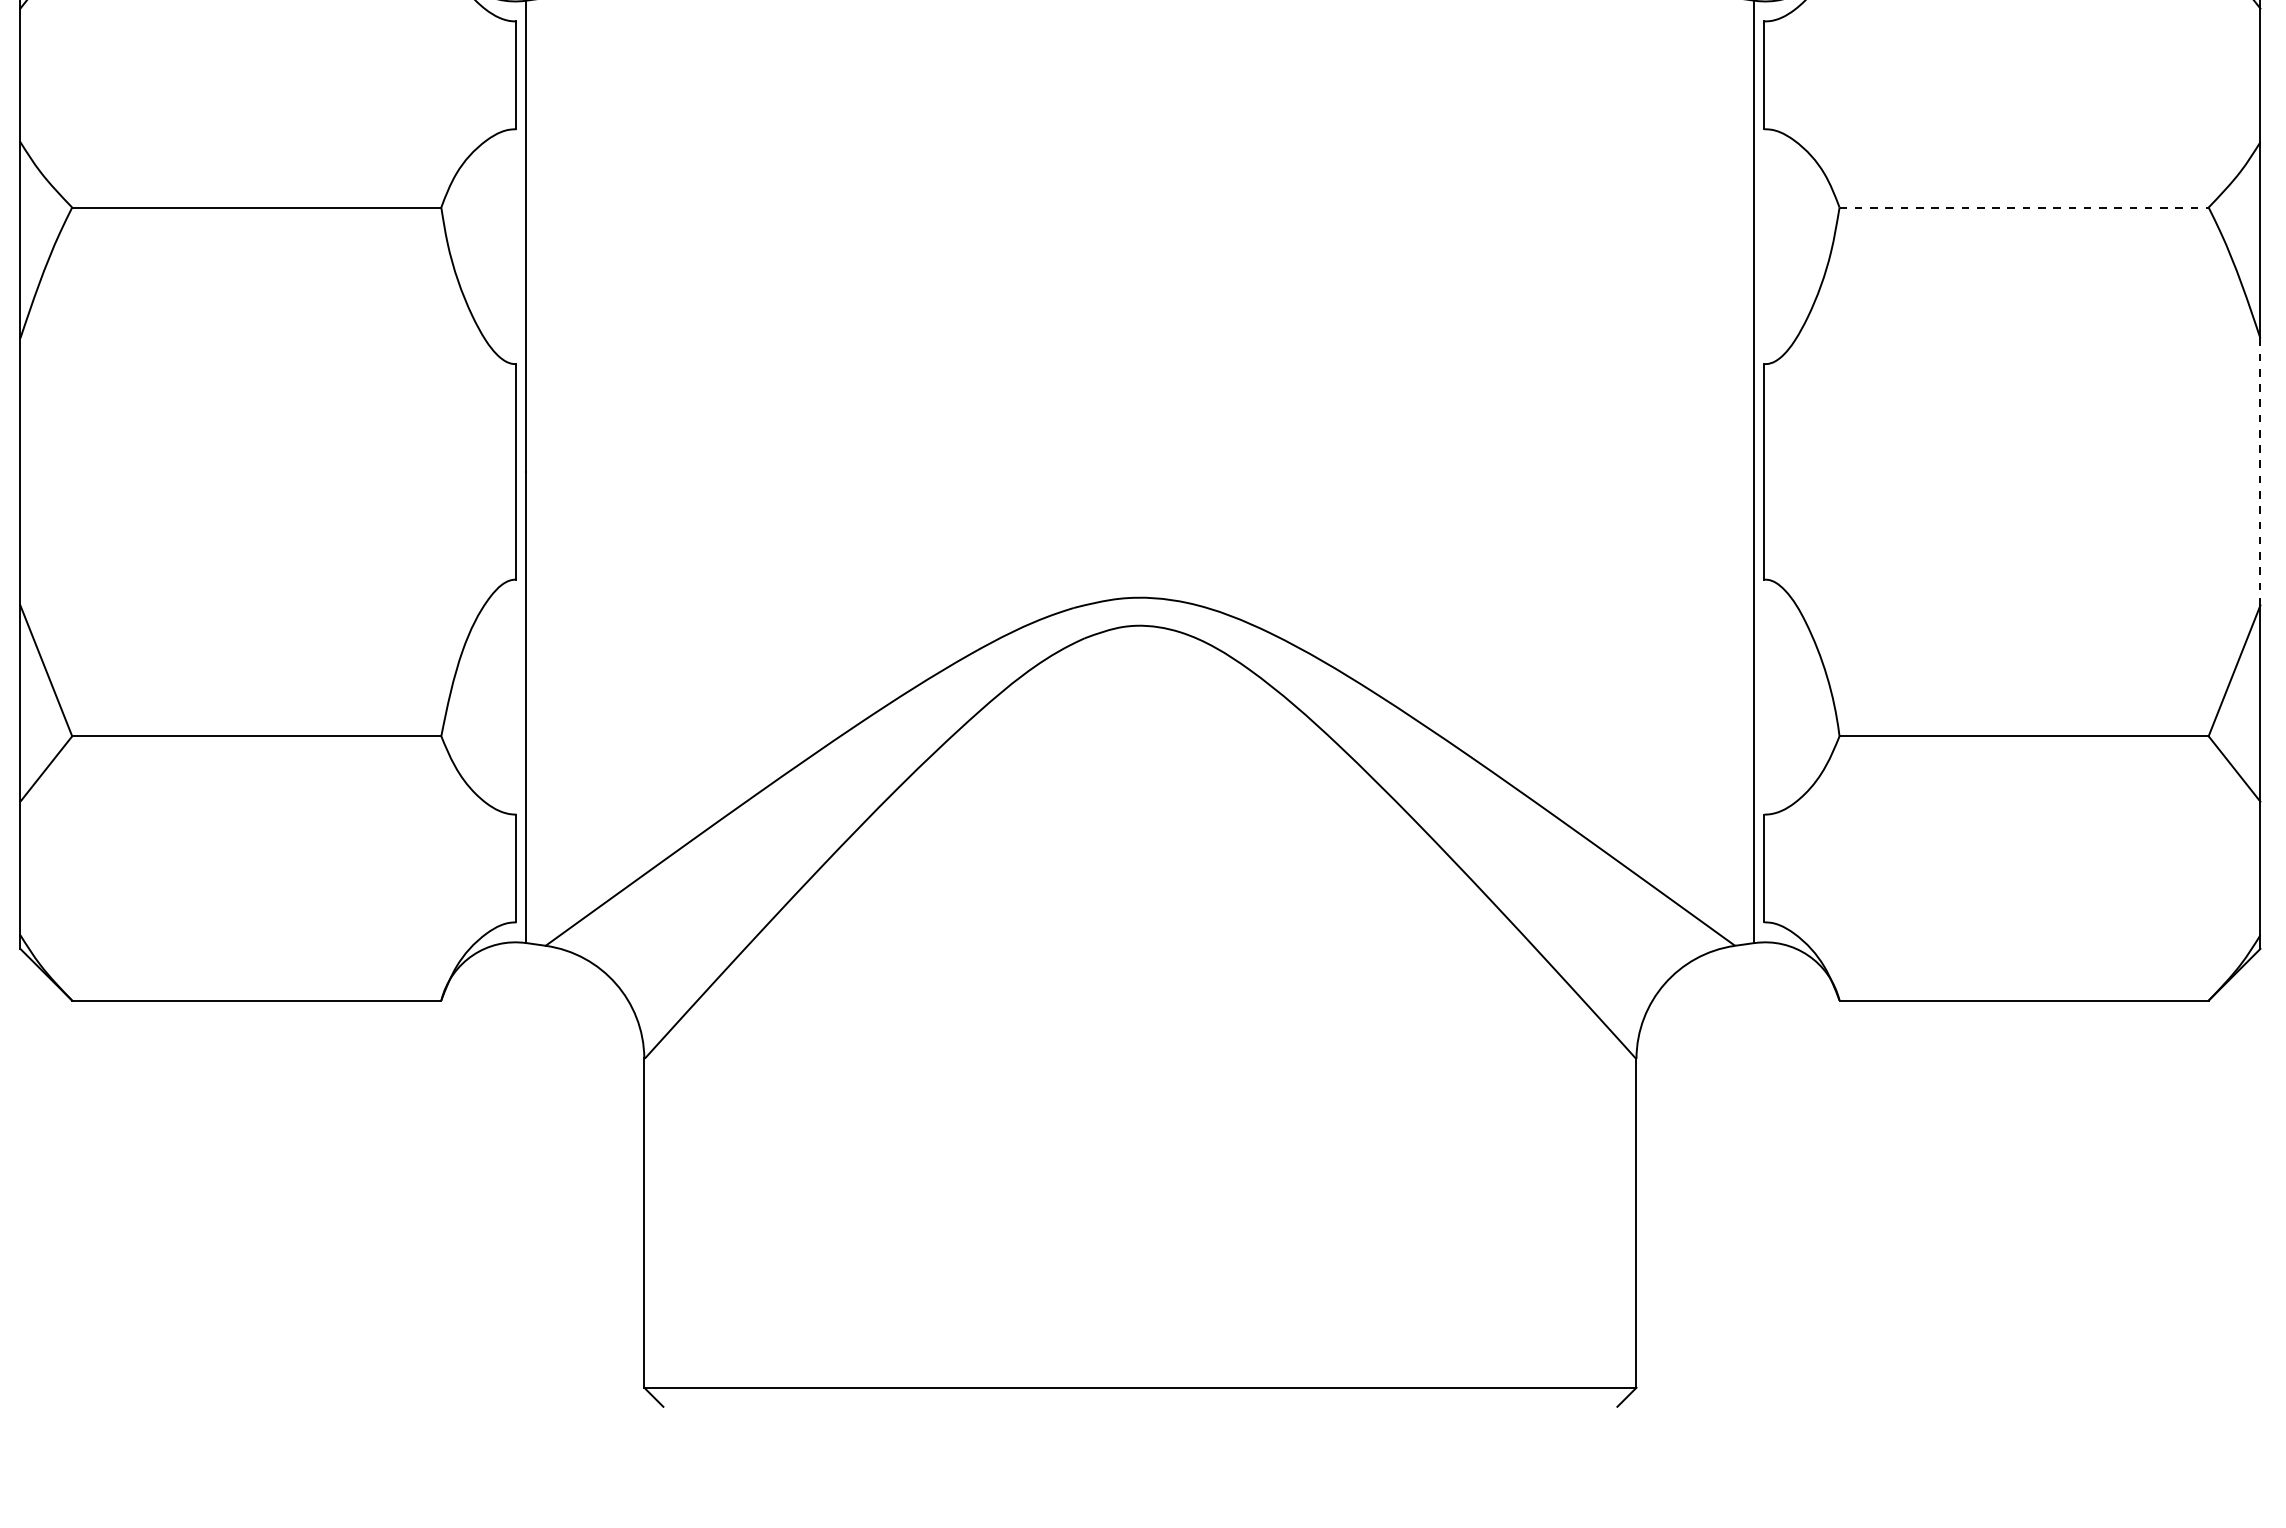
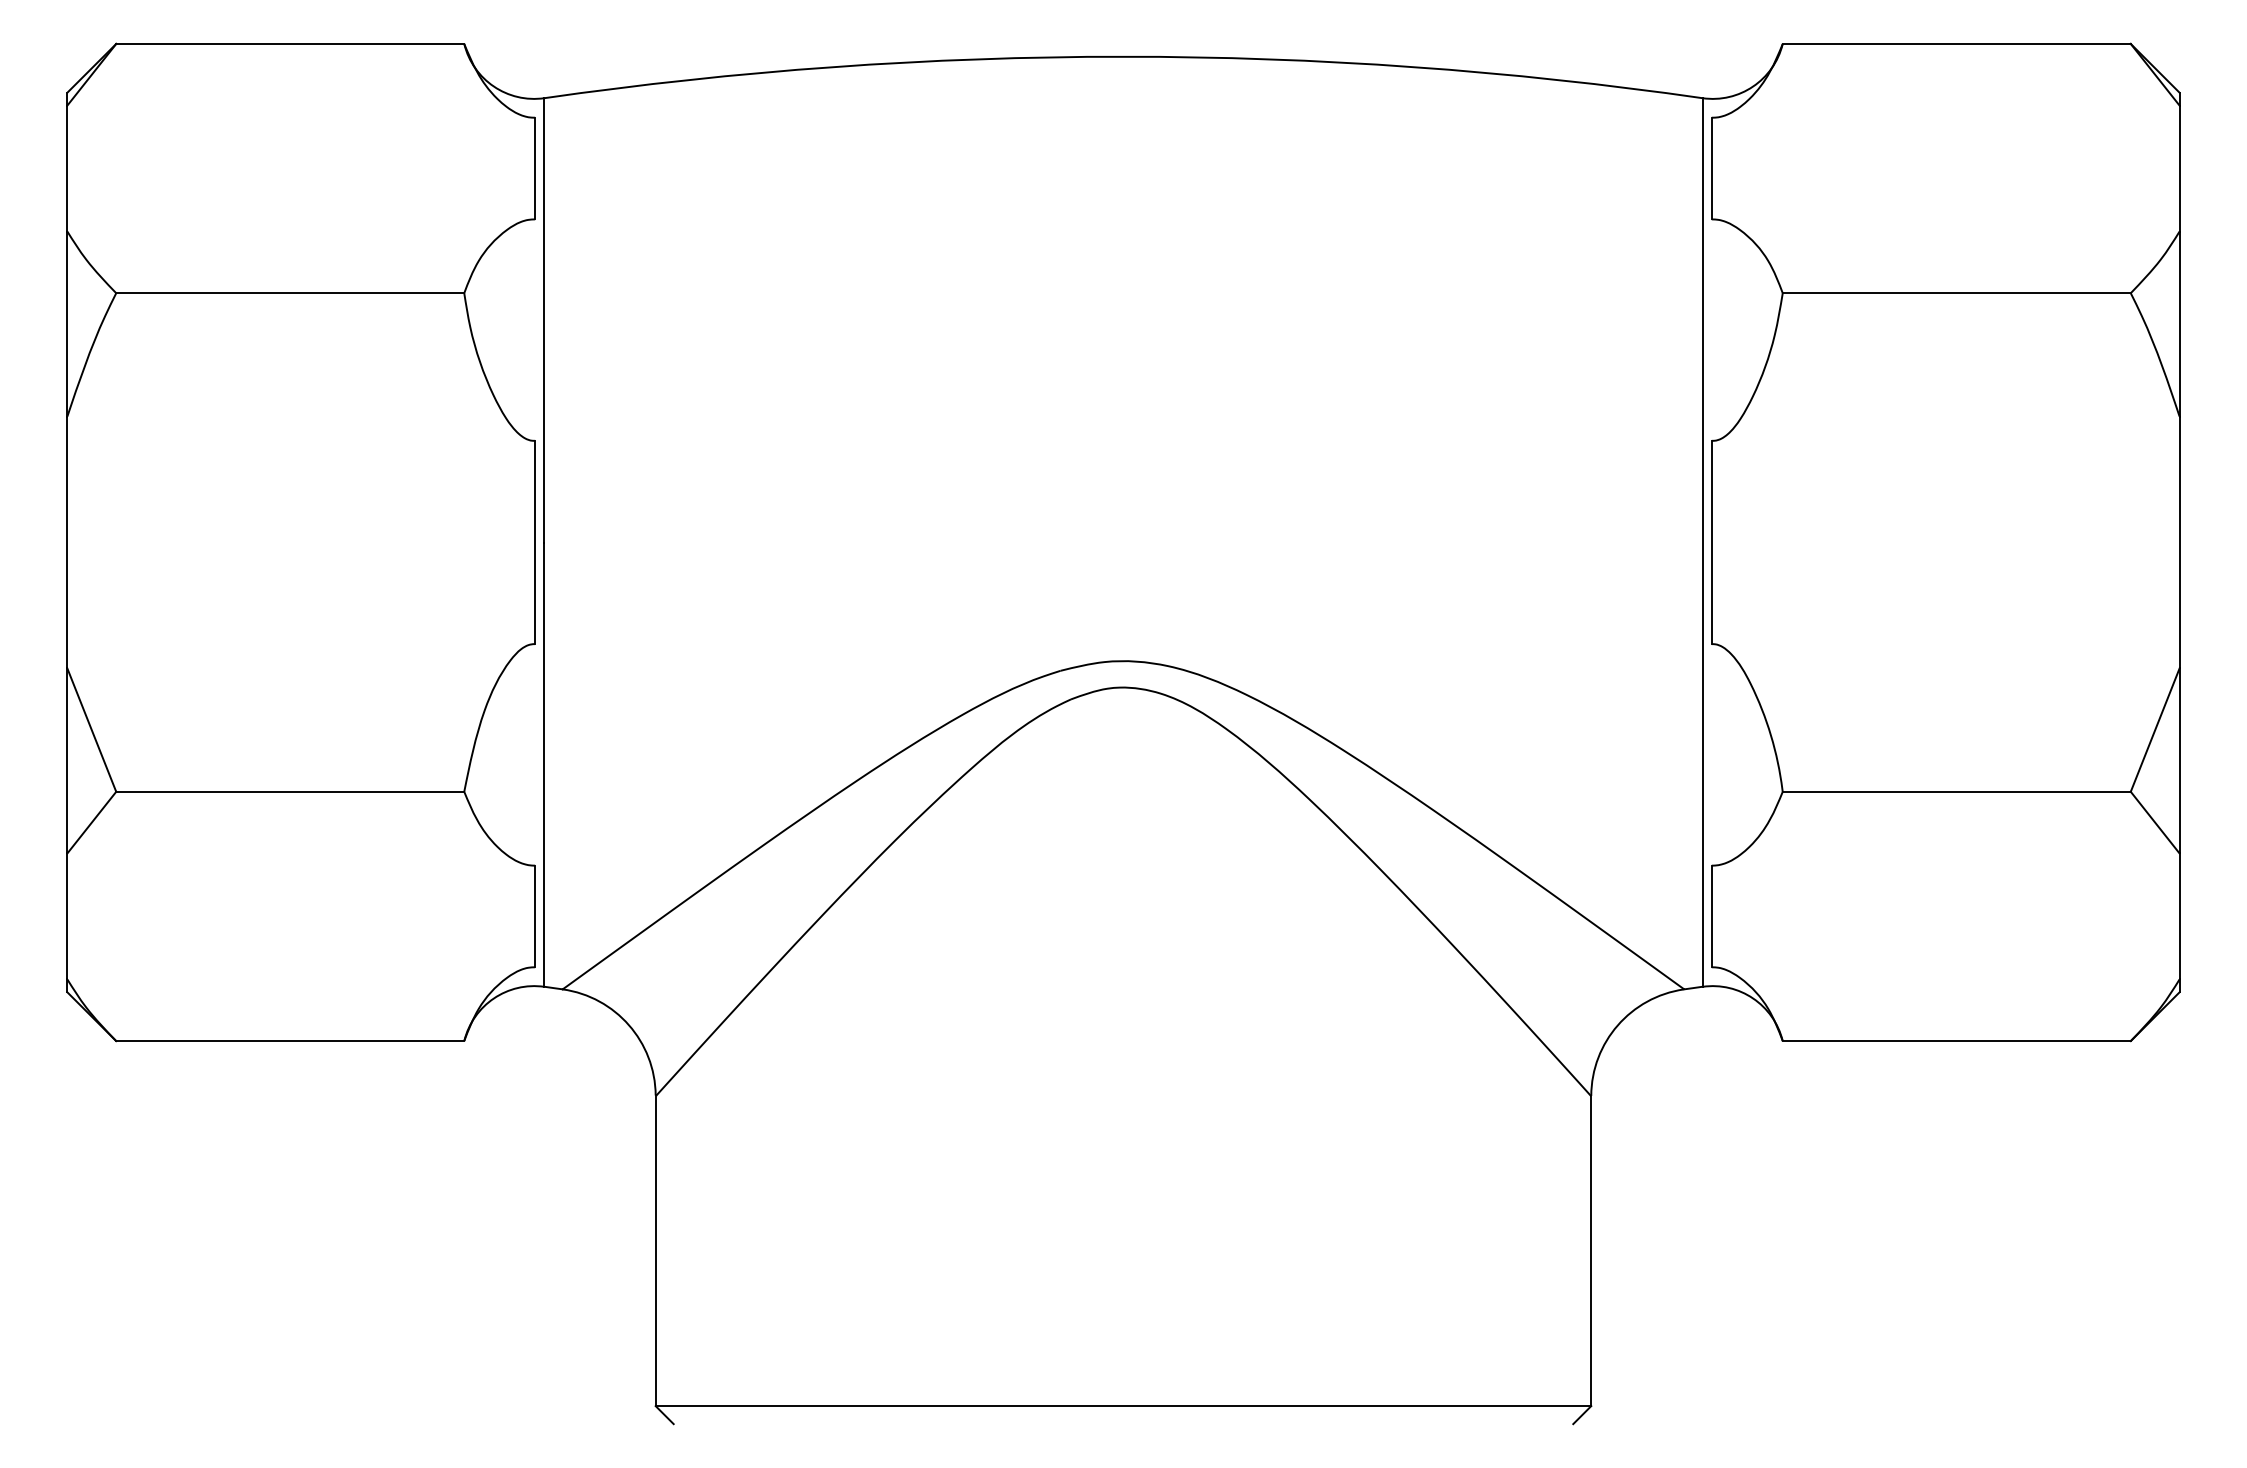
line: (2024, 207) -> (1957, 293), dashed -> solid
line: (2260, 471) -> (2179, 542), dashed -> solid

